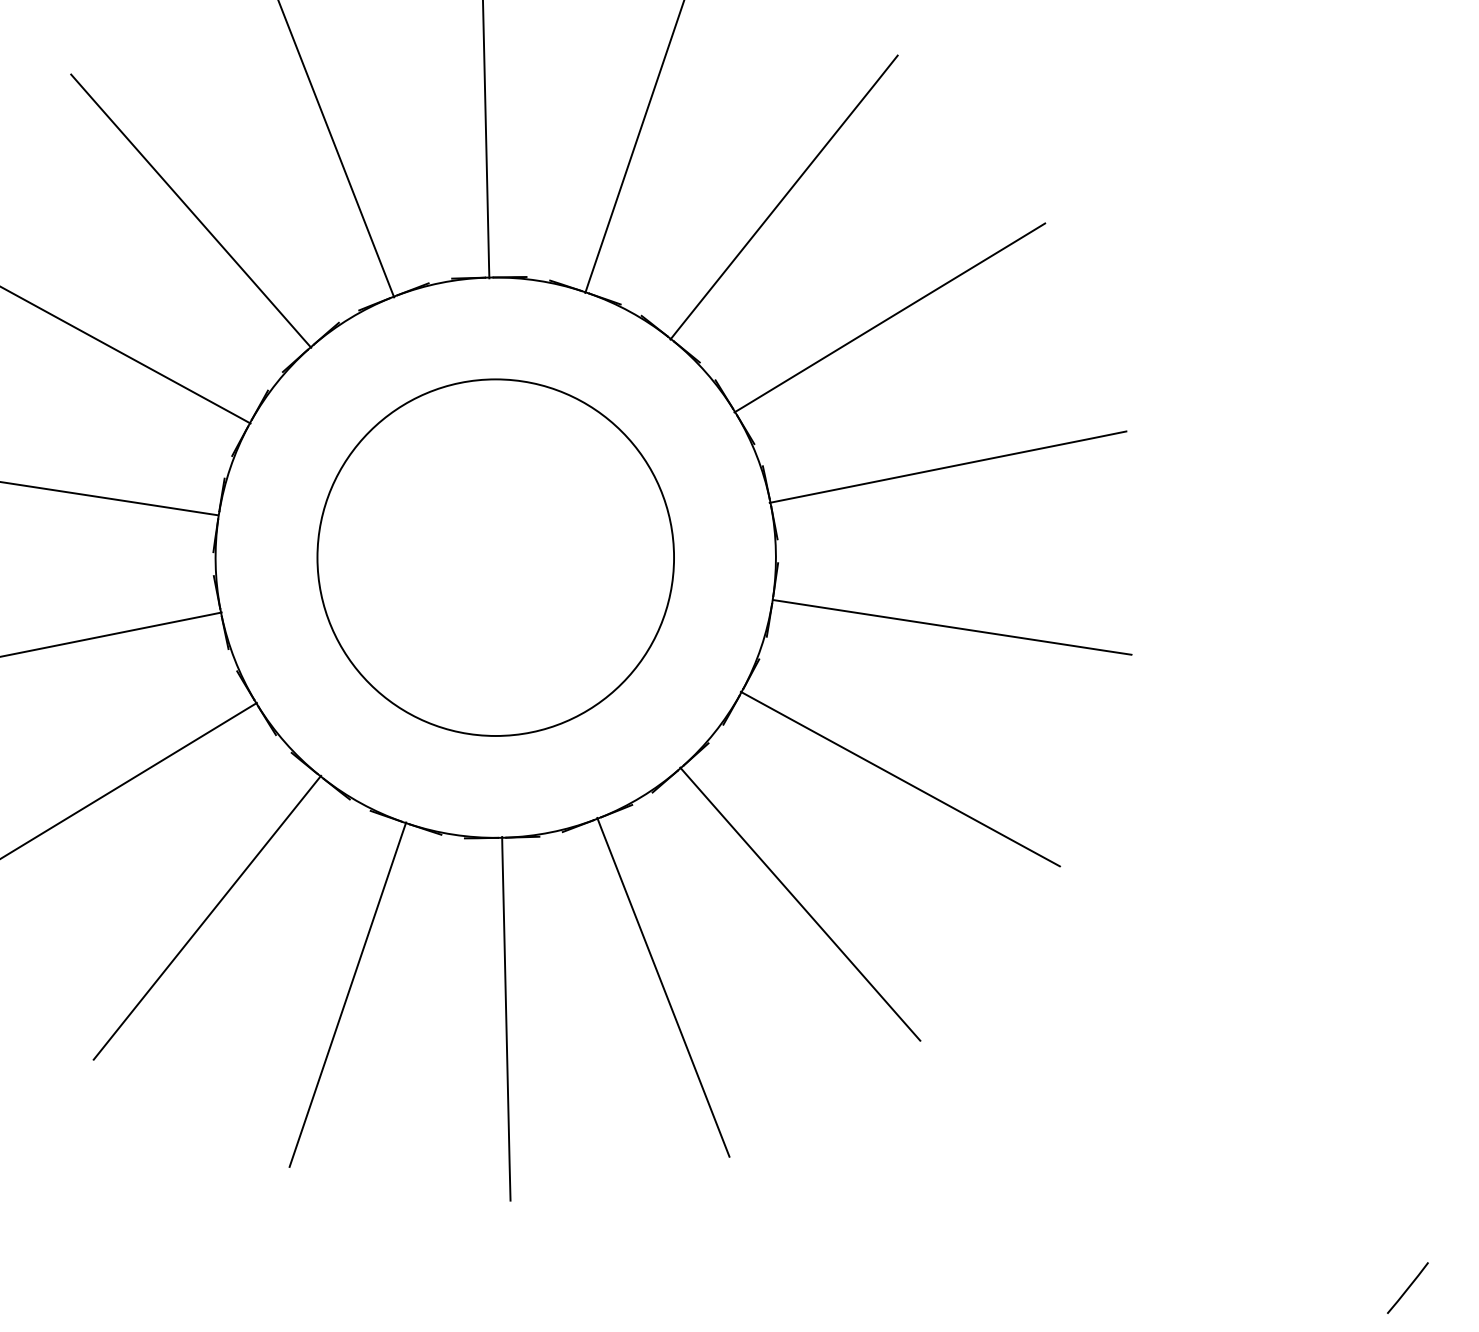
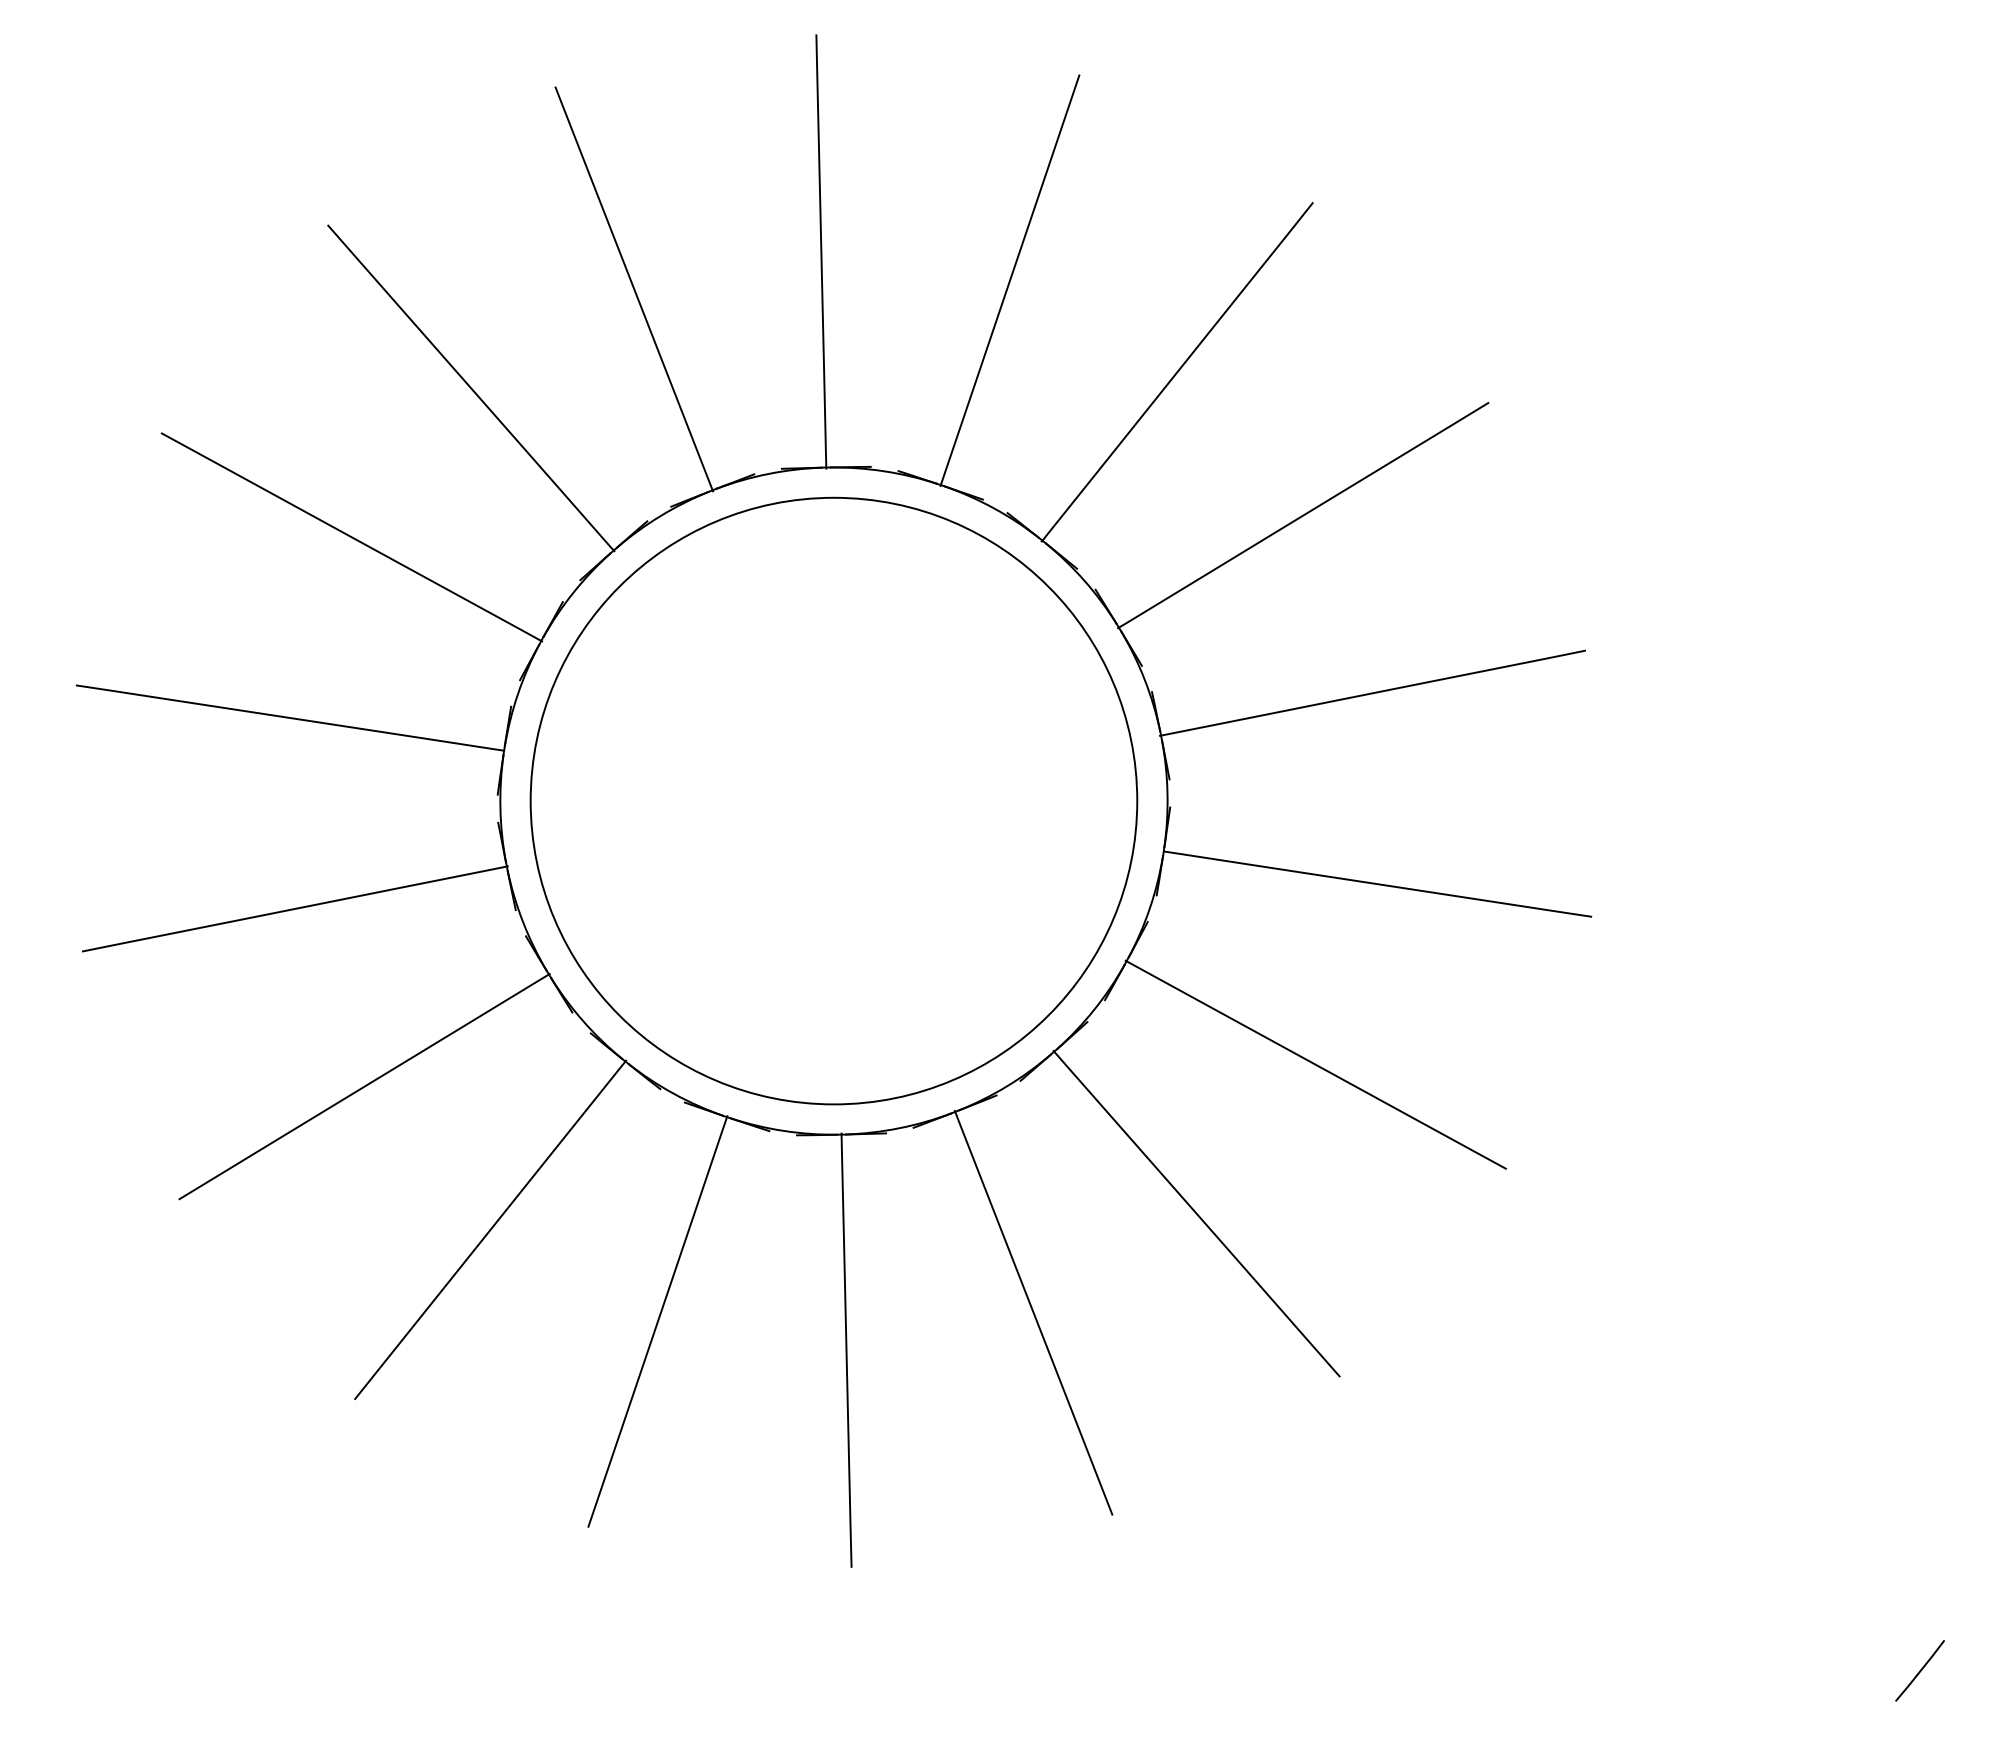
circle: (495, 557) -> (833, 800), size x1.43

